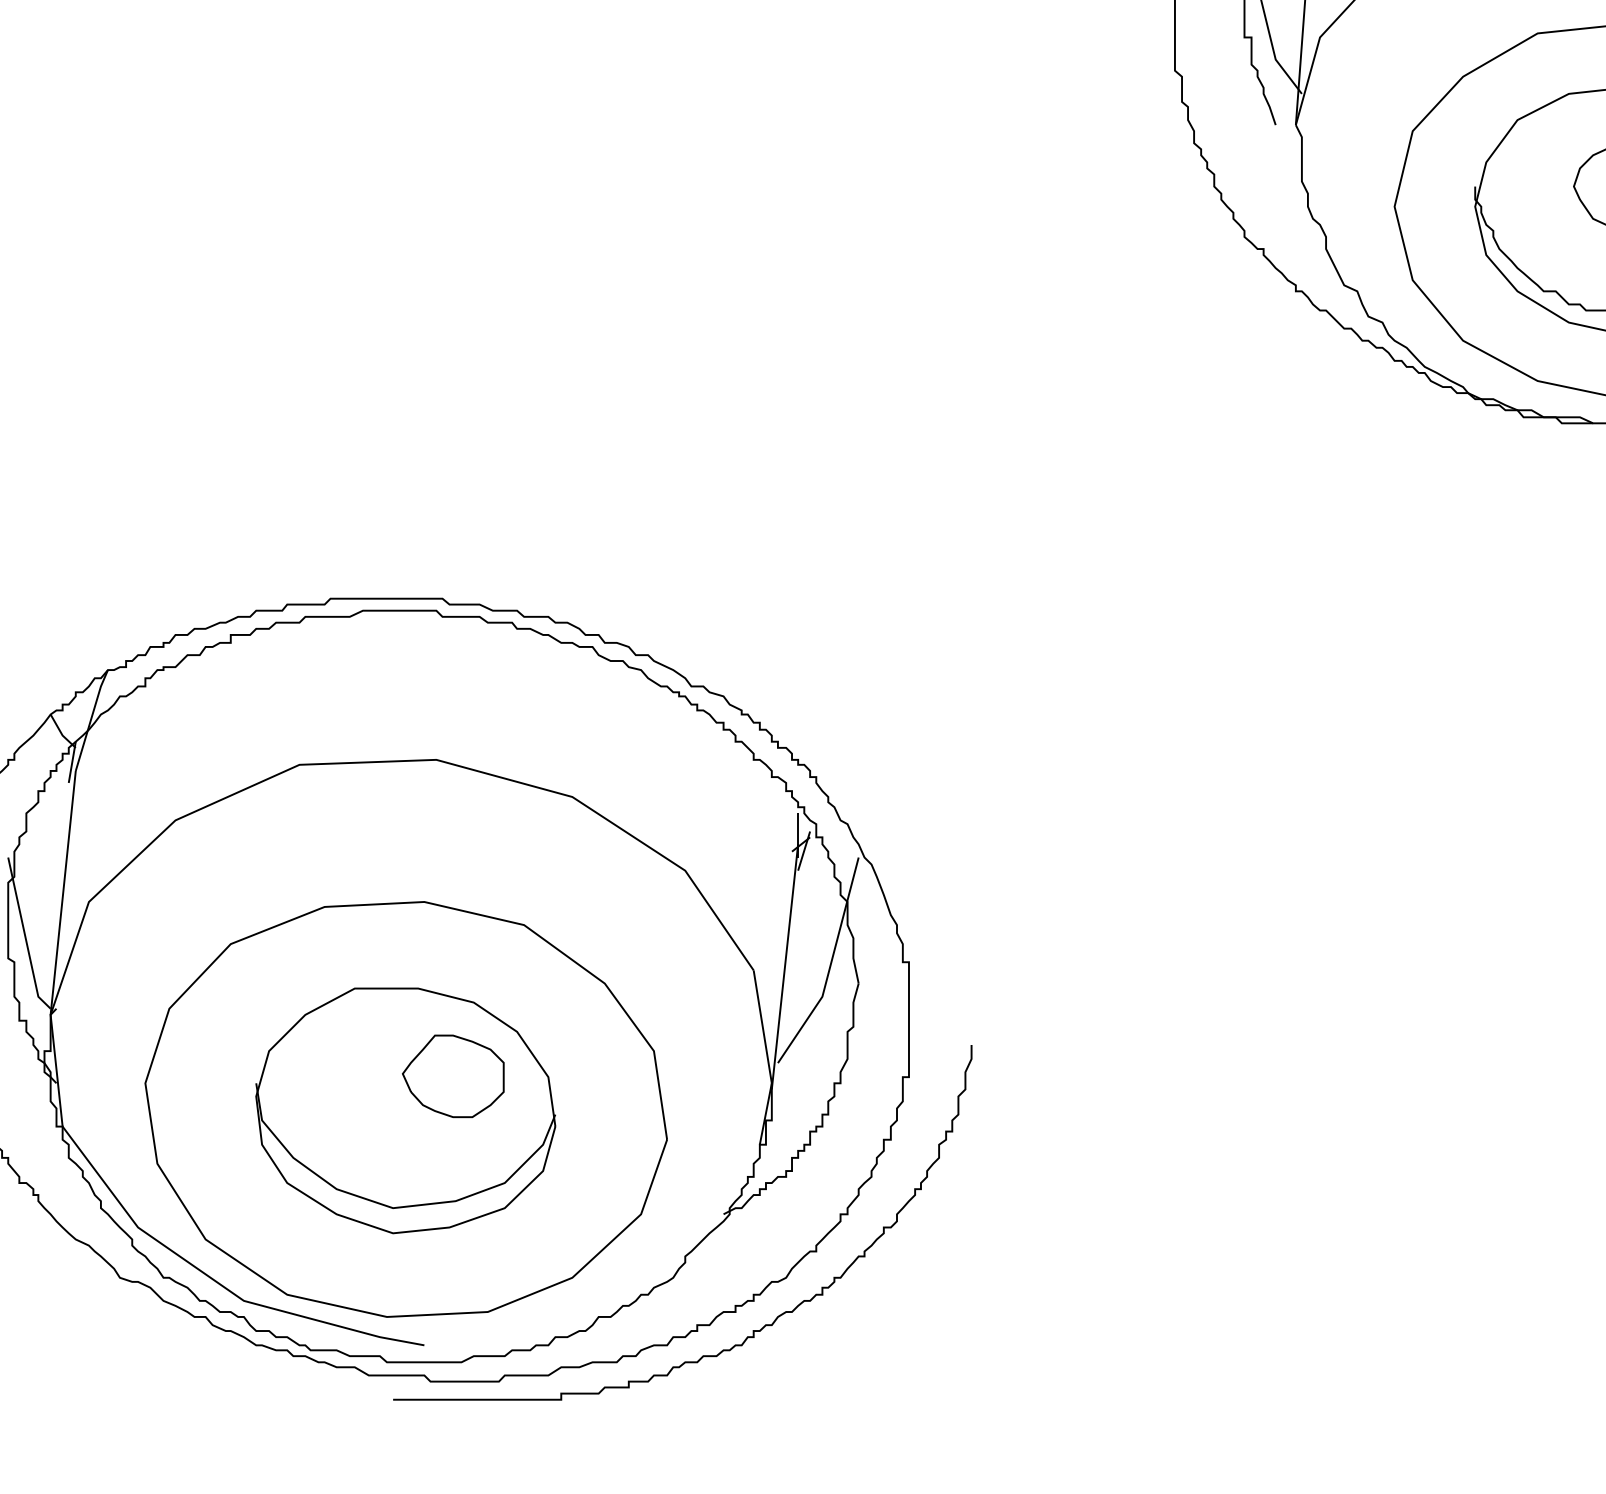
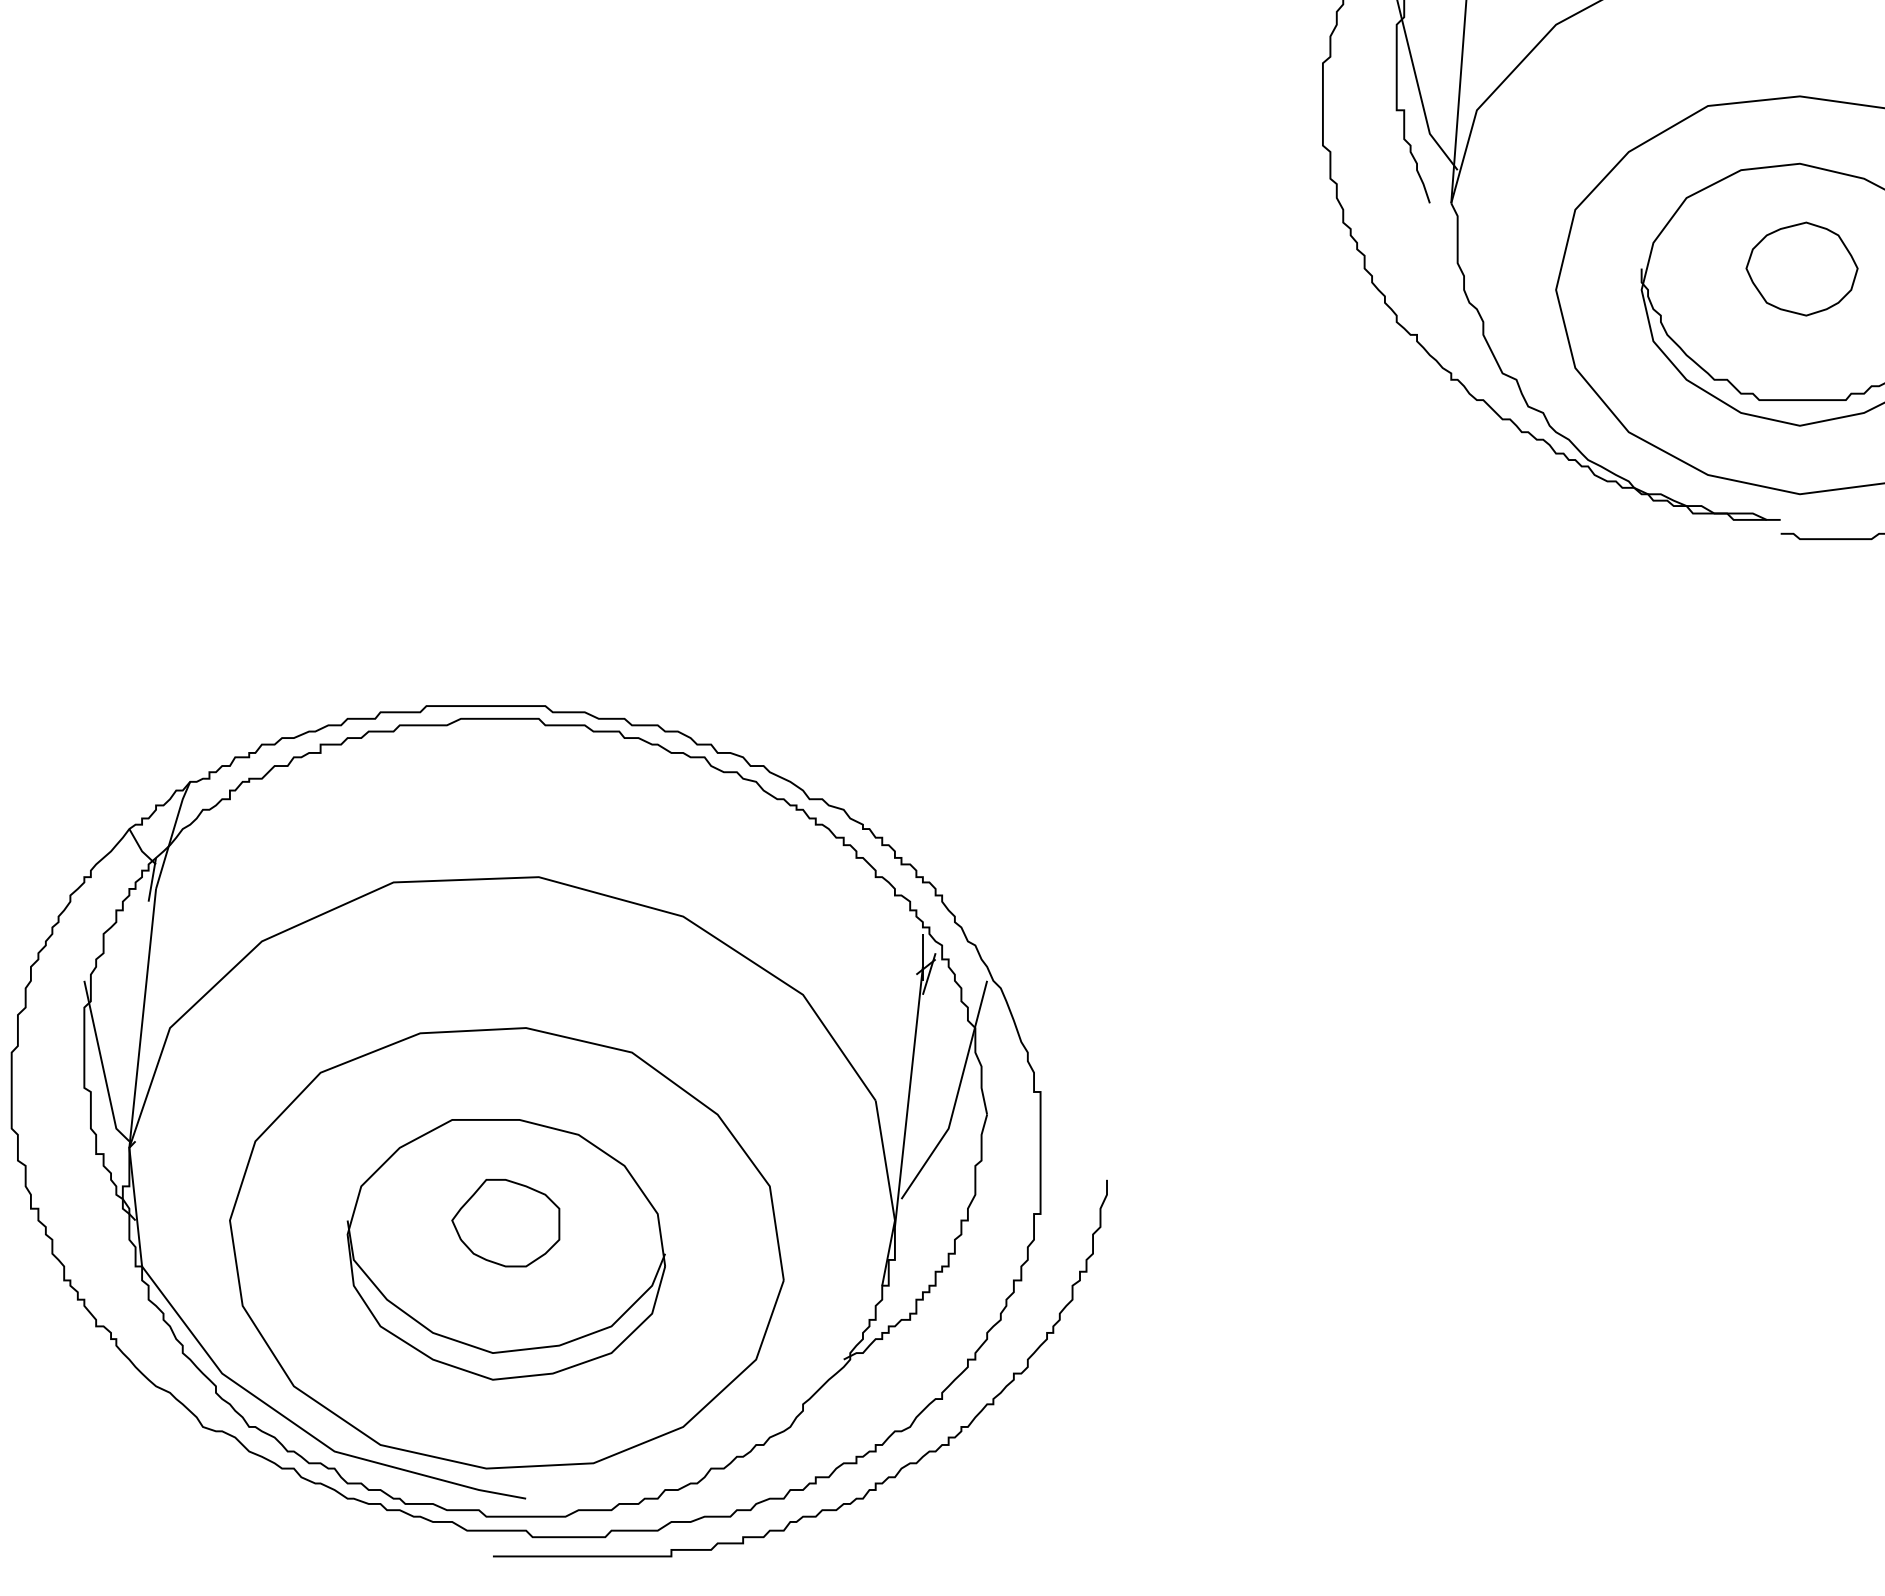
part: (452, 1076) -> (505, 1223), moved

